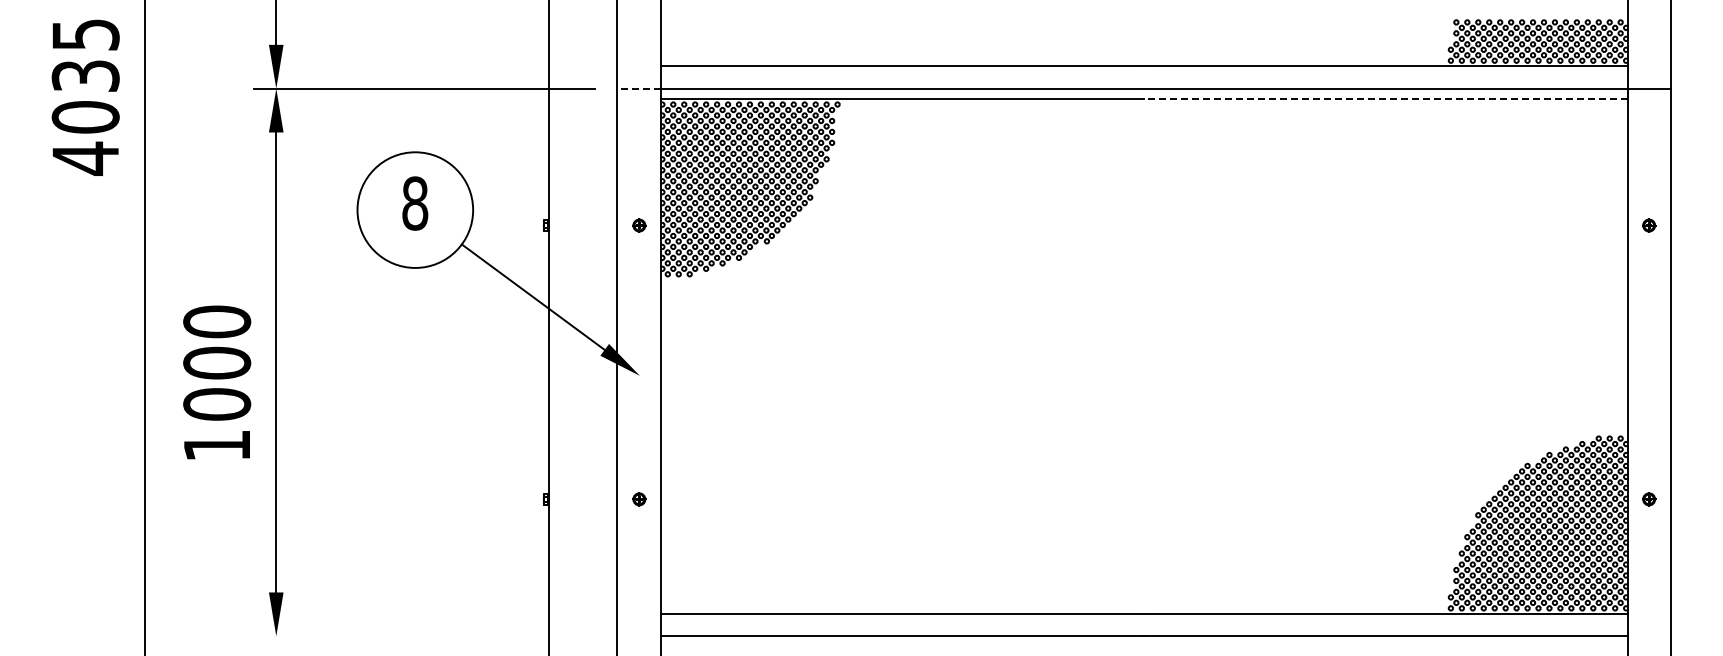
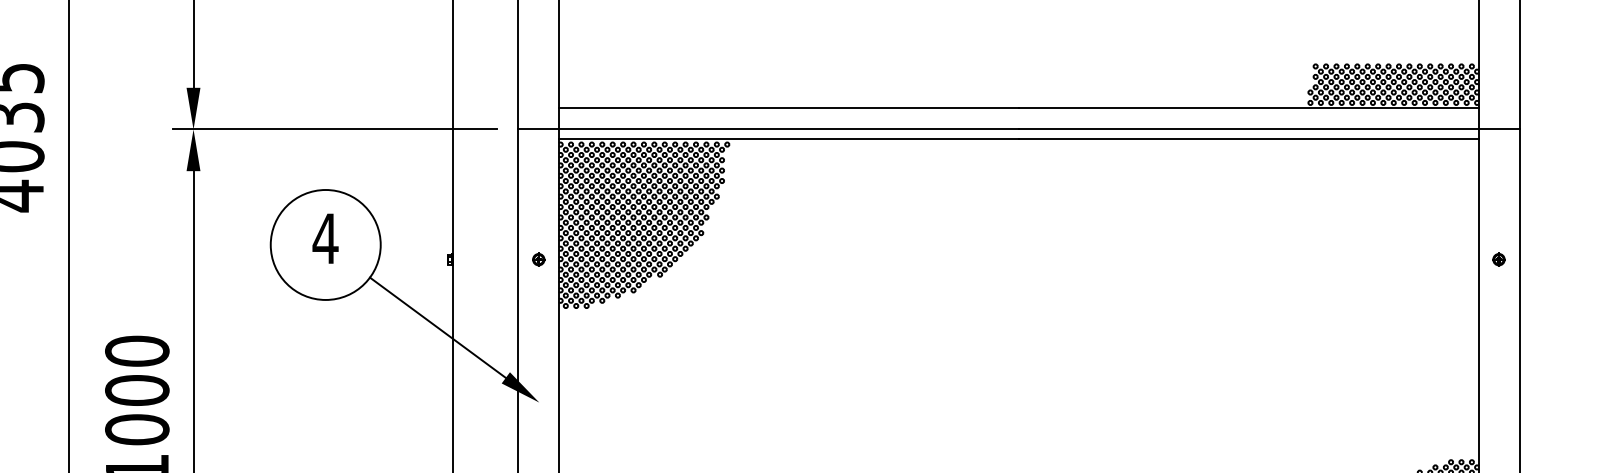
line: (638, 88) -> (537, 129), dashed -> solid
line: (1386, 99) -> (1249, 139), dashed -> solid
text: (414, 203) -> (324, 238), 8 -> 4

